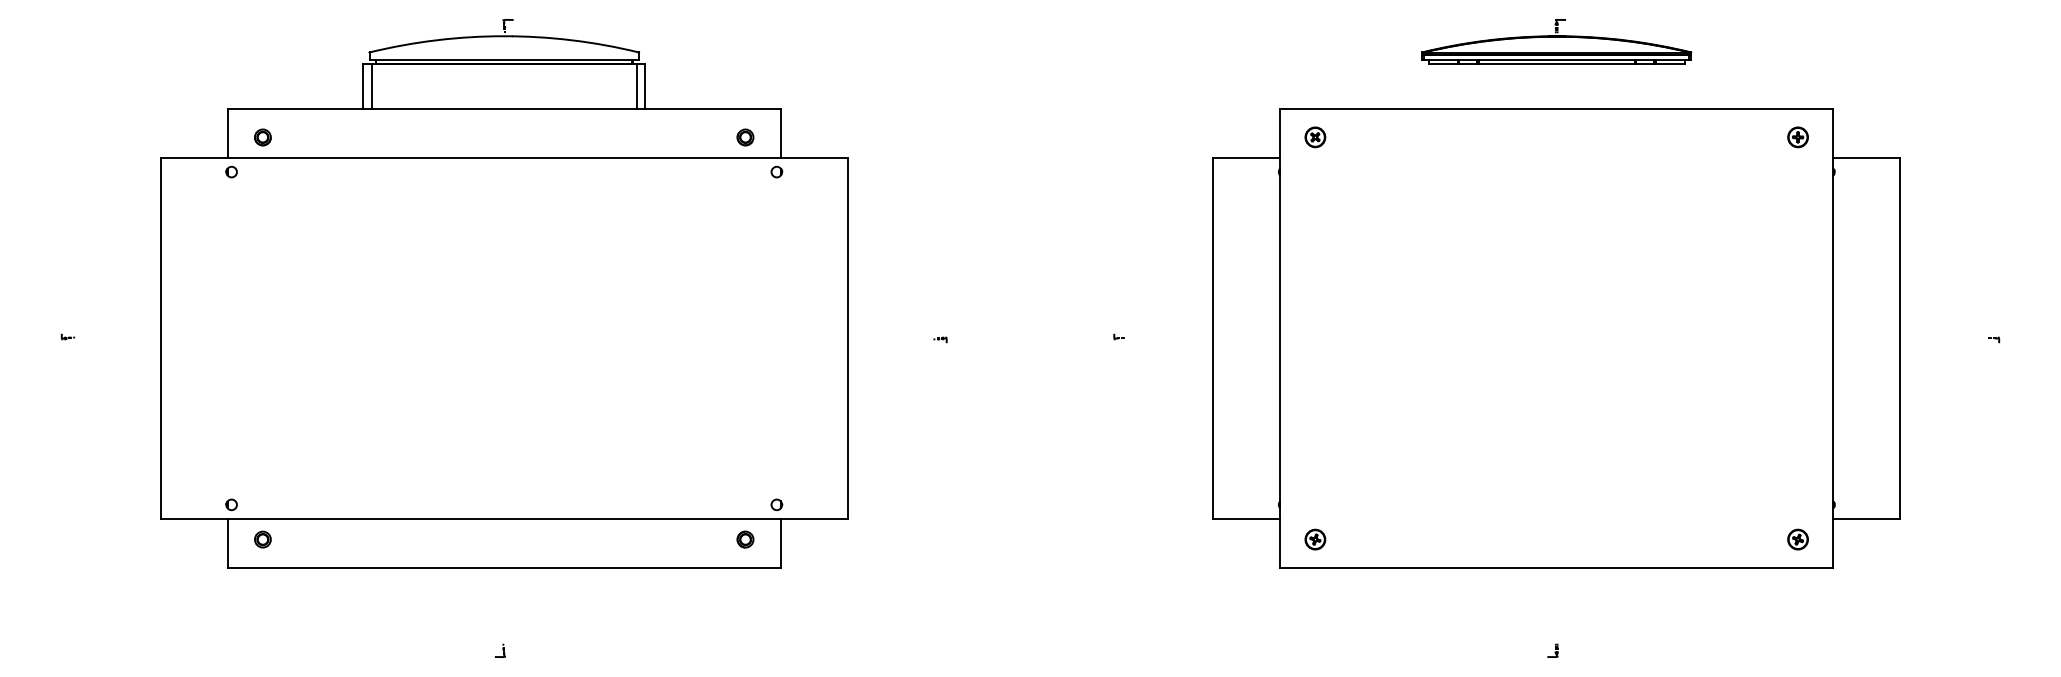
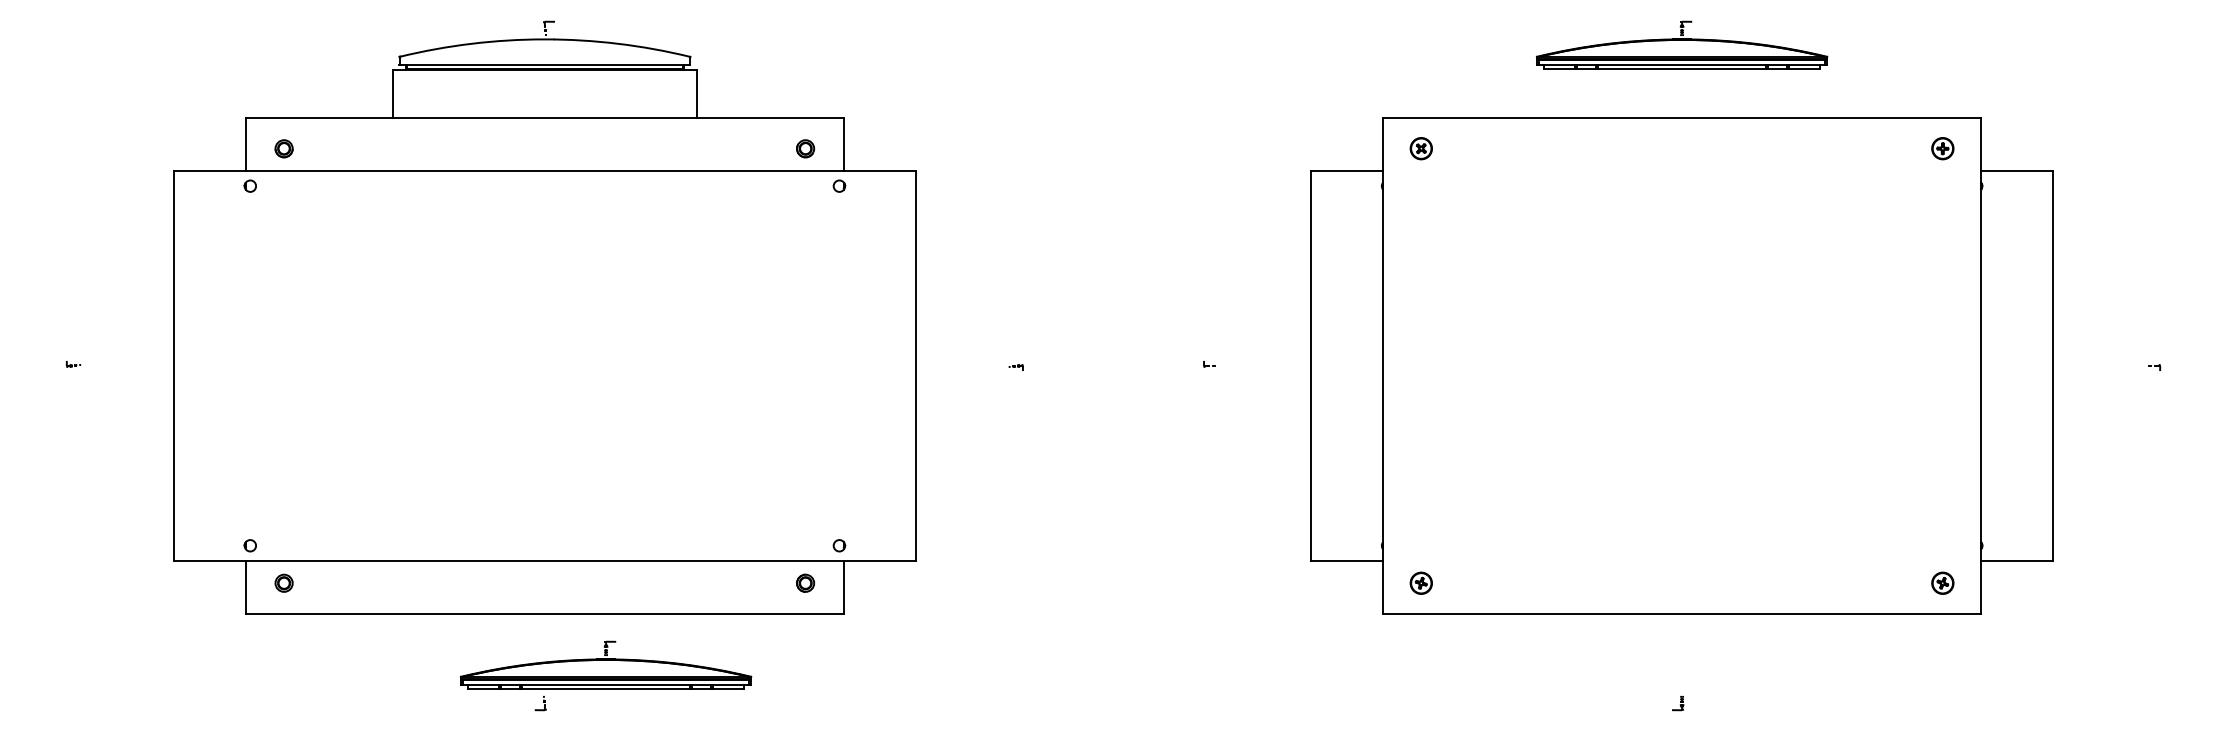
line: (371, 86) -> (401, 93), removed
line: (637, 86) -> (688, 93), removed
part: (561, 614) -> (606, 664), added

